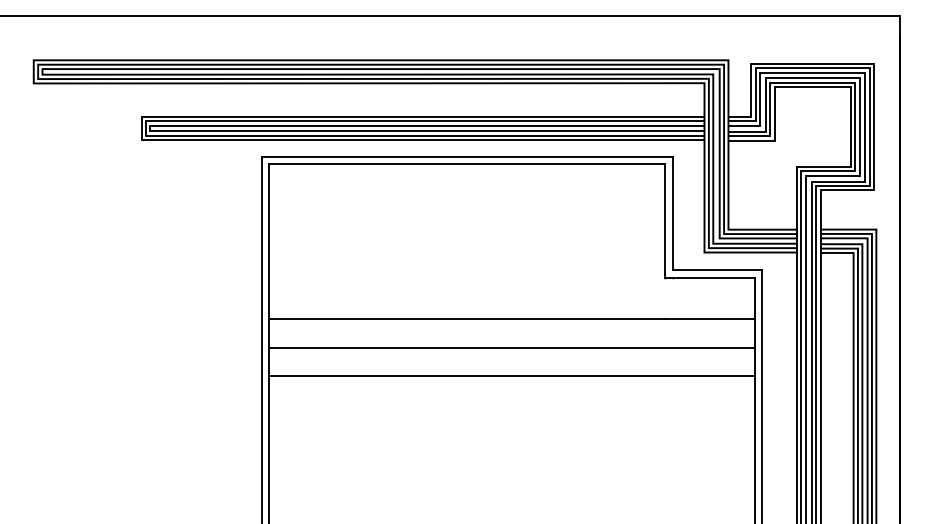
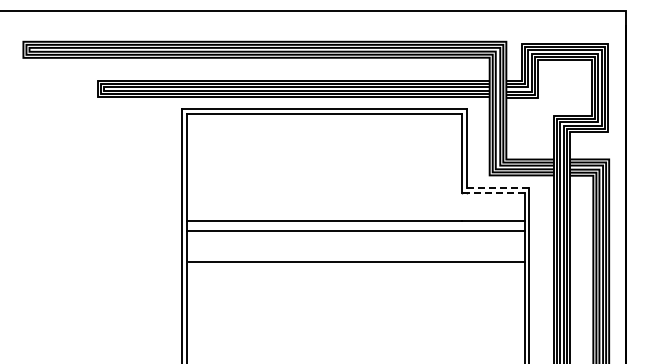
line: (717, 269) -> (498, 187), solid -> dashed
line: (708, 278) -> (492, 193), solid -> dashed
line: (511, 347) -> (355, 230), moved

